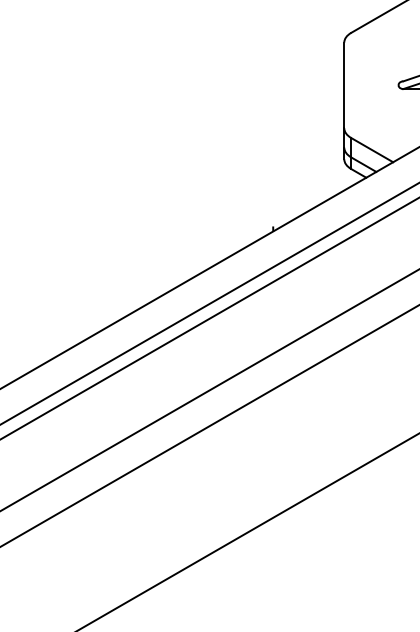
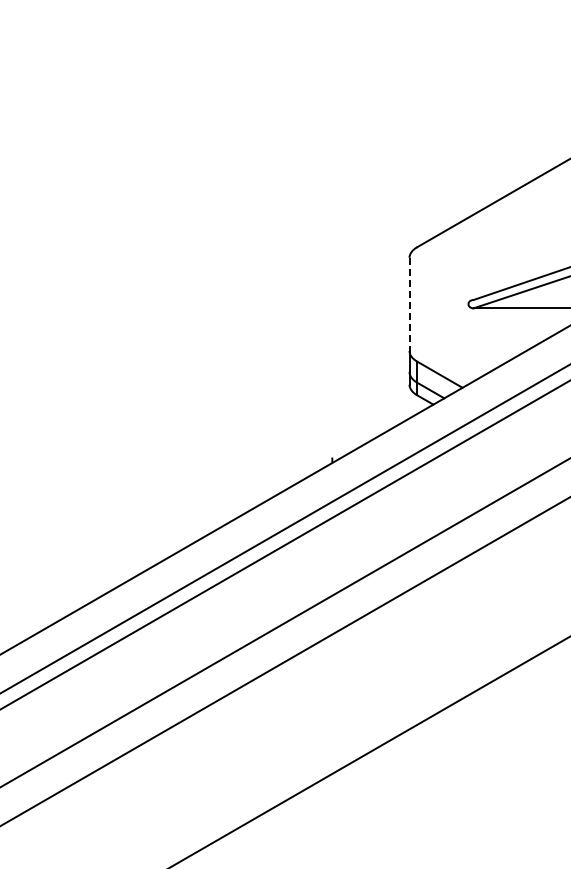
line: (344, 85) -> (409, 304), solid -> dashed

